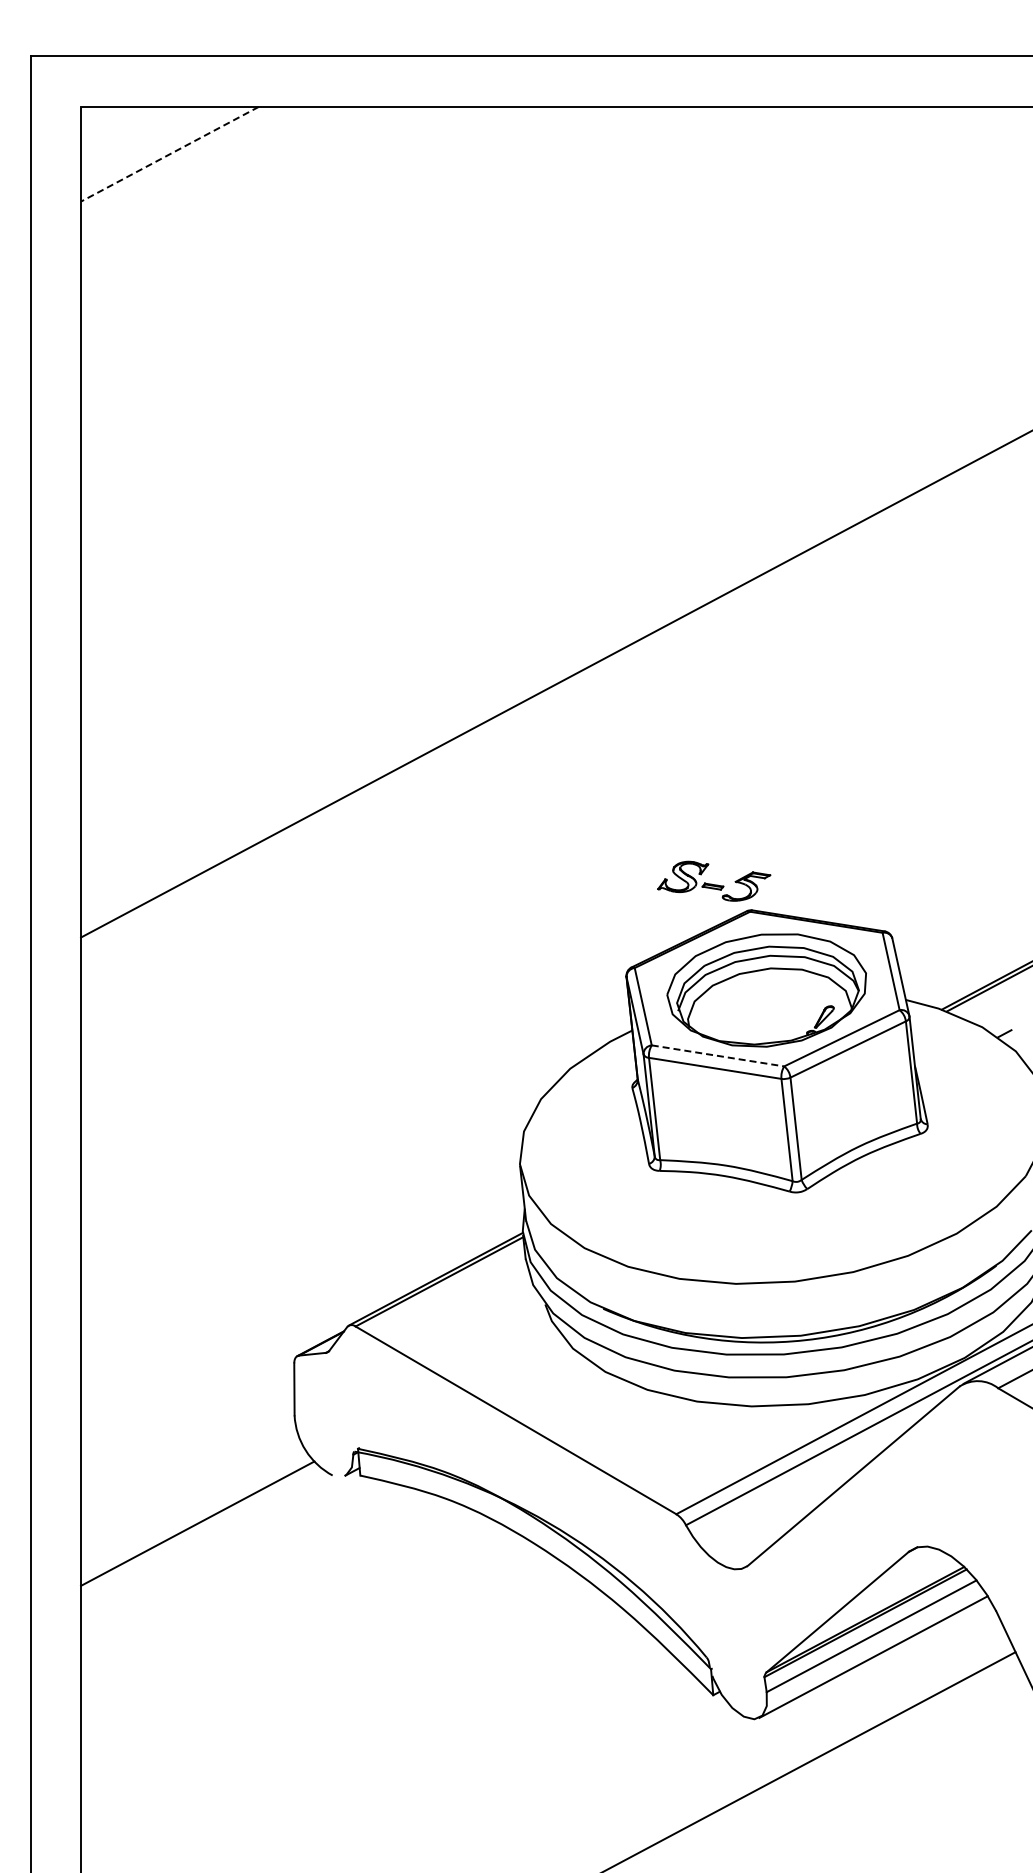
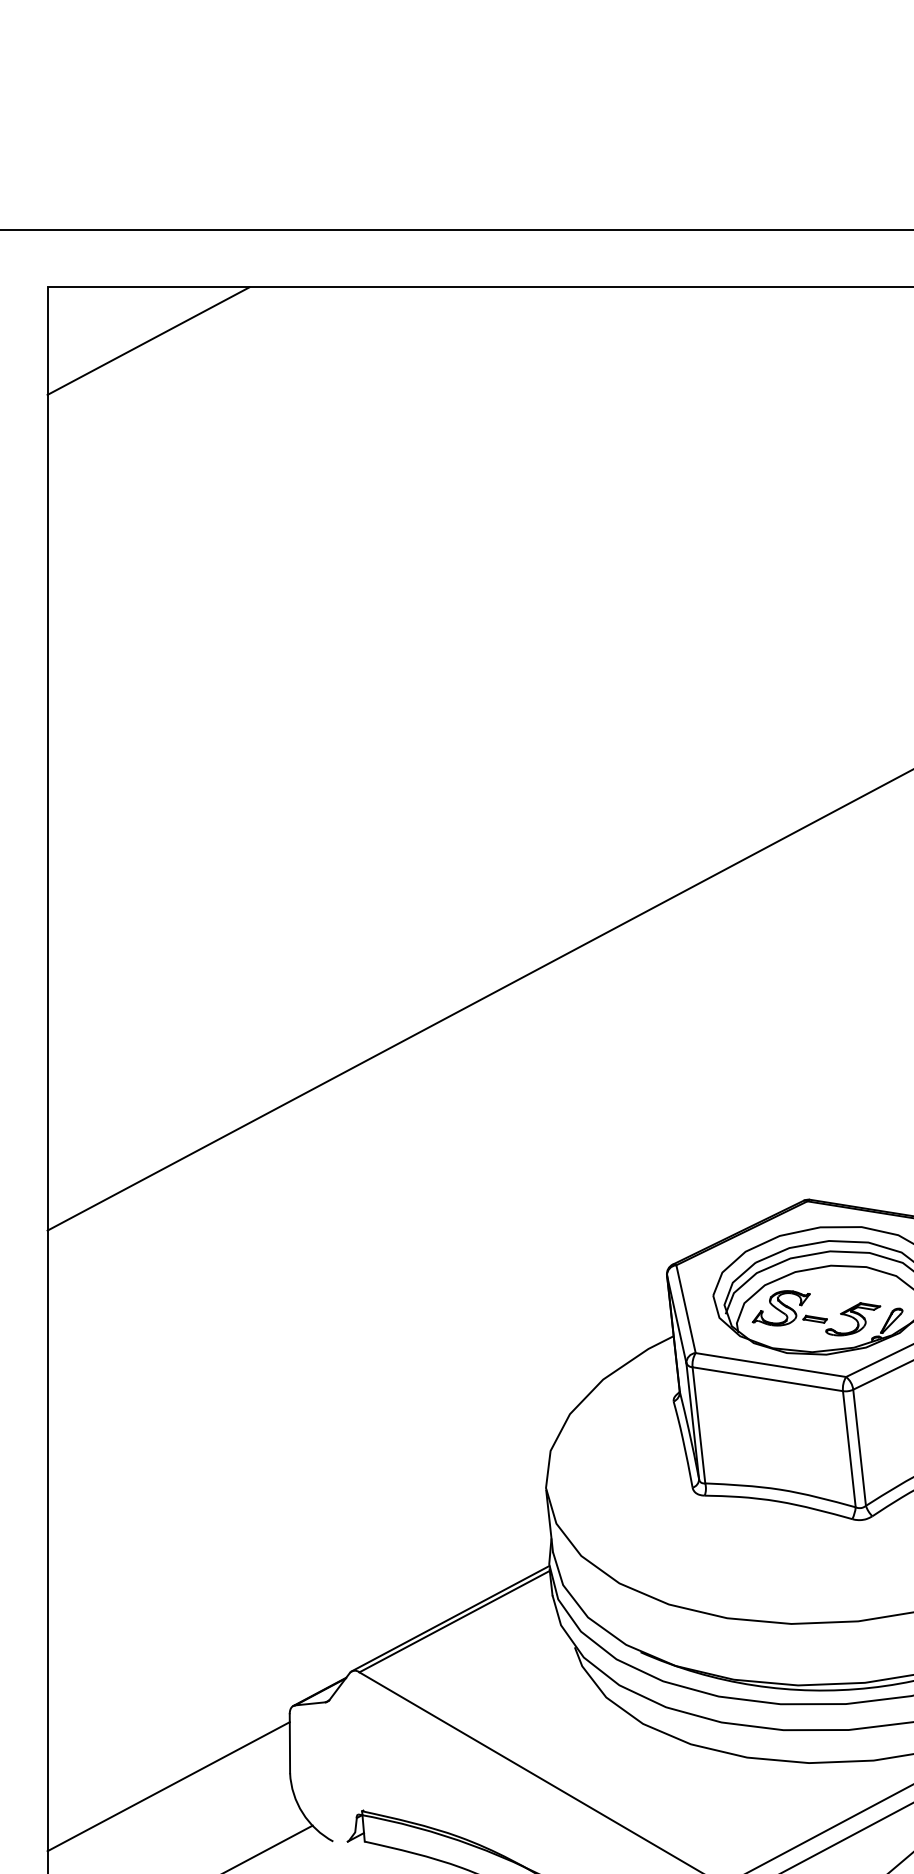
line: (169, 154) -> (148, 341), dashed -> solid
part: (714, 880) -> (816, 1312), moved
line: (718, 1055) -> (771, 1364), dashed -> solid
line: (187, 1427) -> (168, 1787), added

